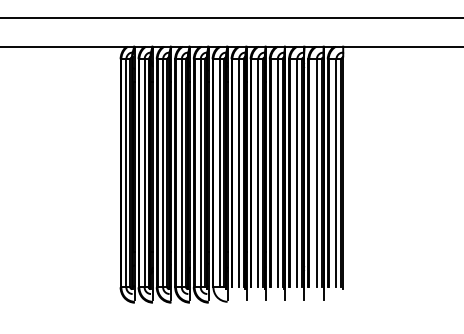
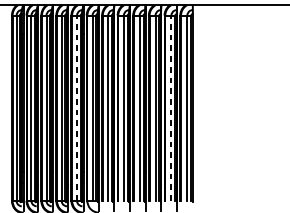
line: (200, 172) -> (76, 107), solid -> dashed
line: (316, 172) -> (171, 107), solid -> dashed

